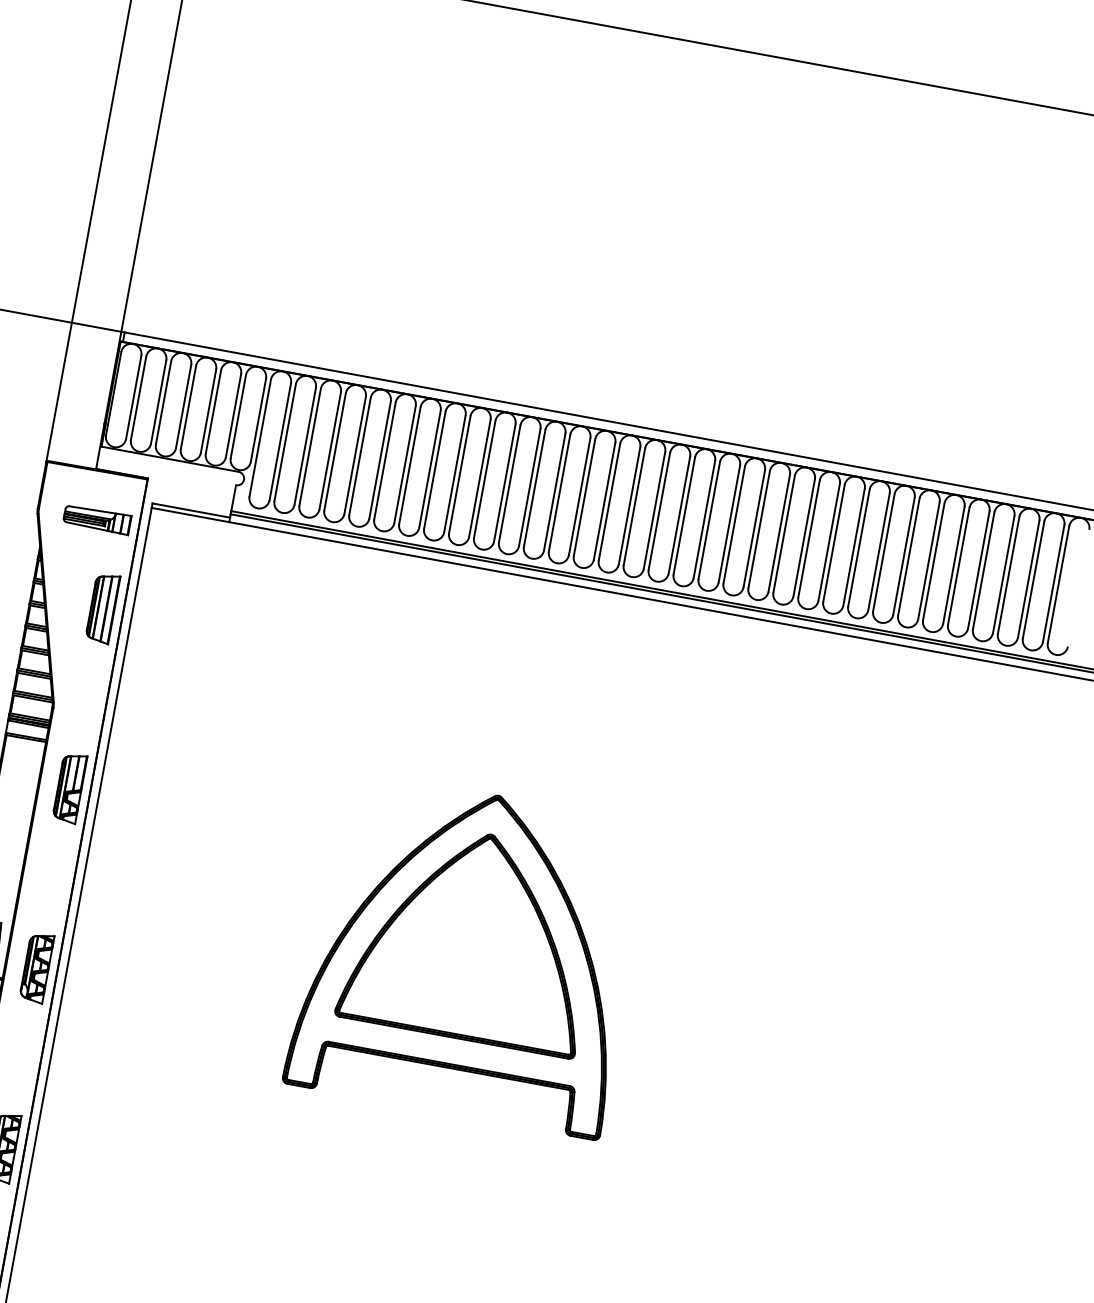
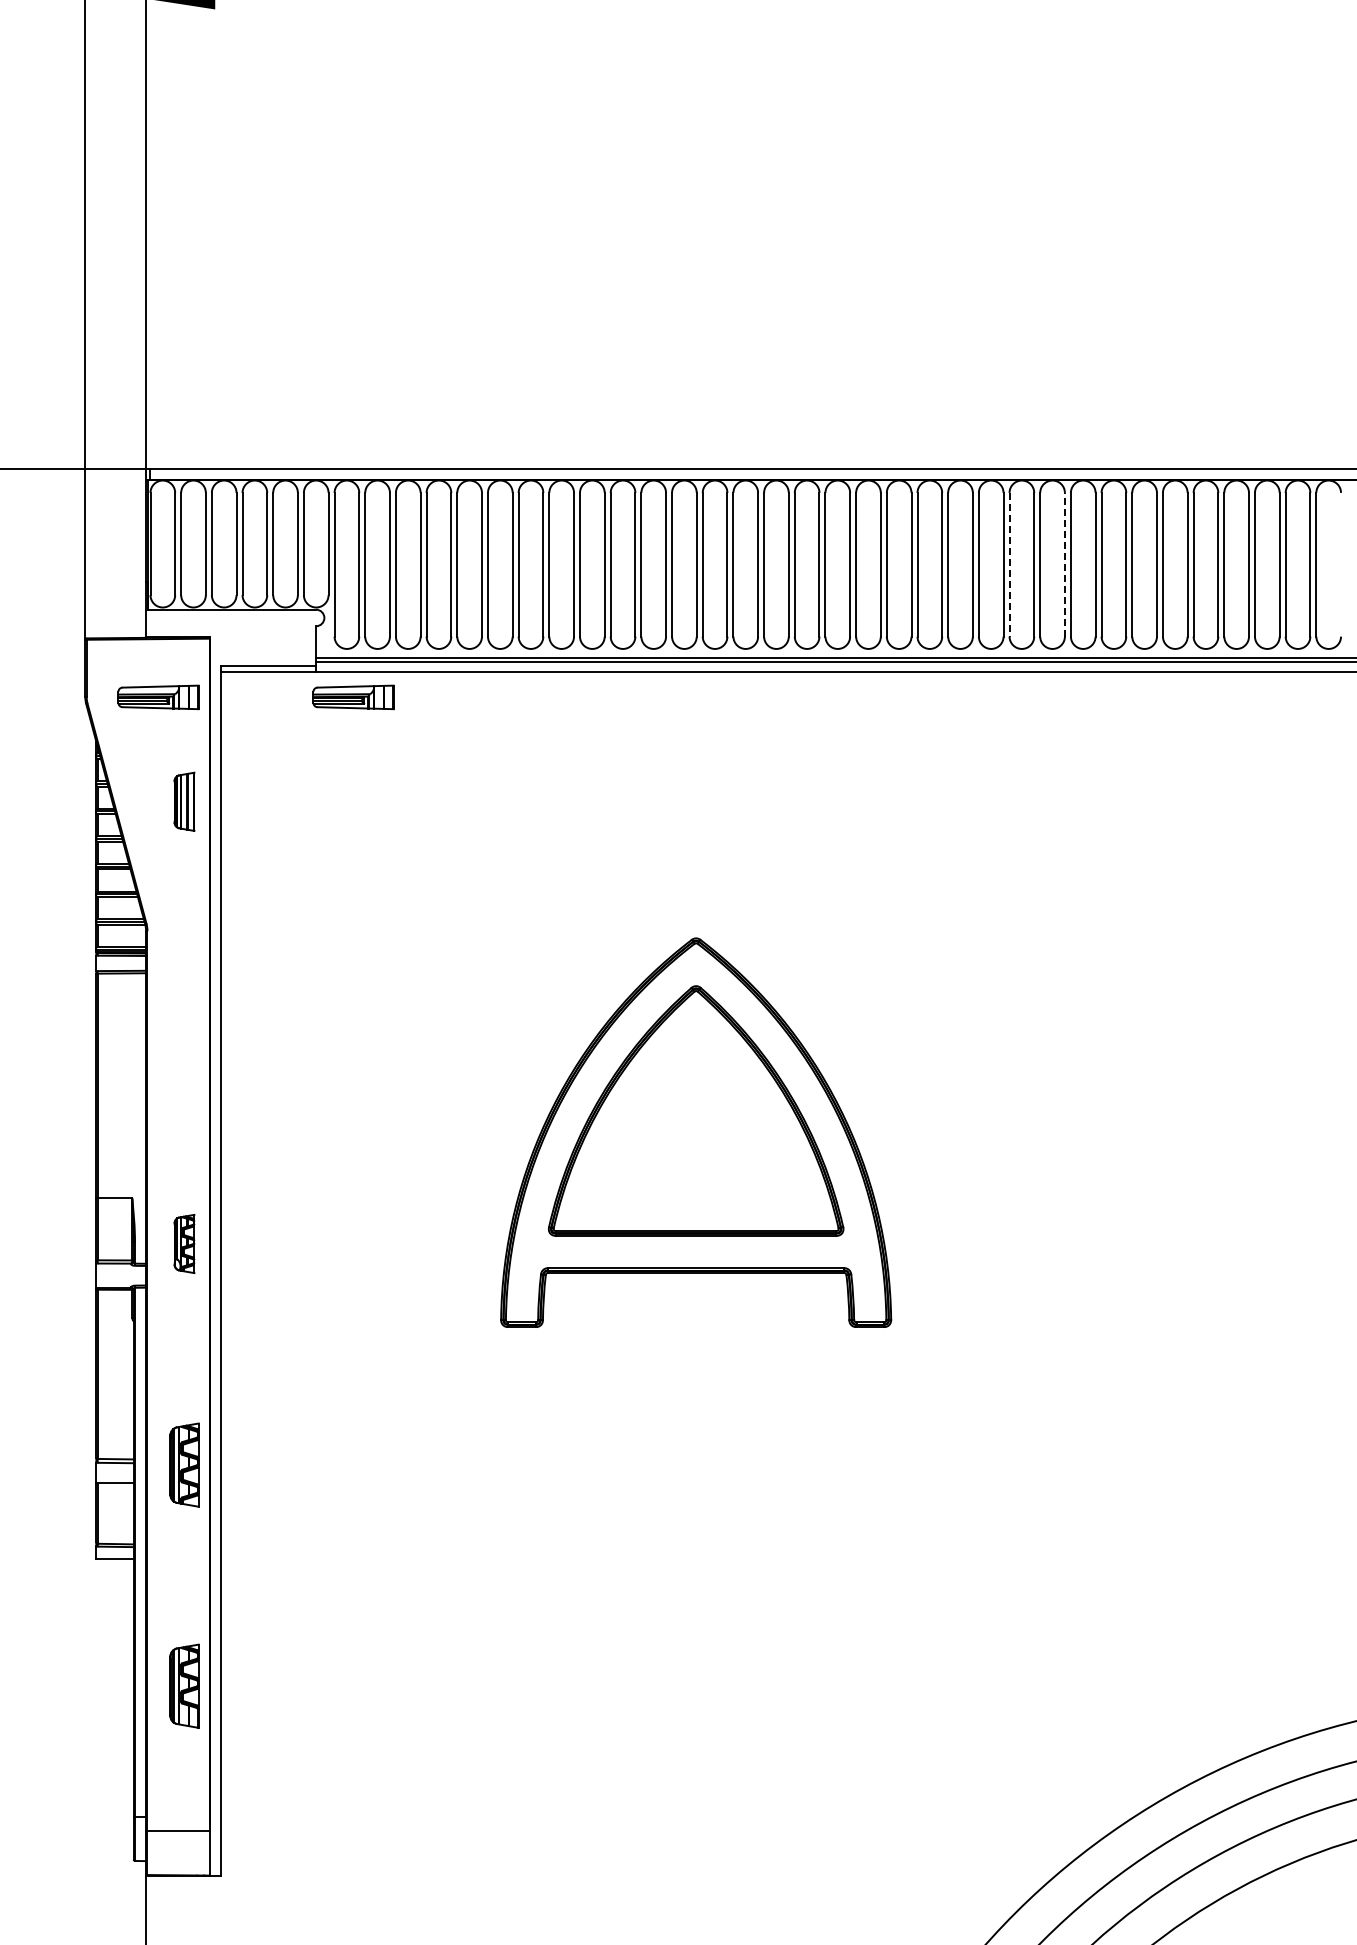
line: (809, 538) -> (1009, 564), solid -> dashed
line: (853, 546) -> (1064, 564), solid -> dashed
part: (255, 548) -> (353, 697), added
part: (102, 608) -> (184, 801), size x0.7
part: (69, 787) -> (184, 1022), removed
part: (36, 967) -> (184, 1243), size x0.7

